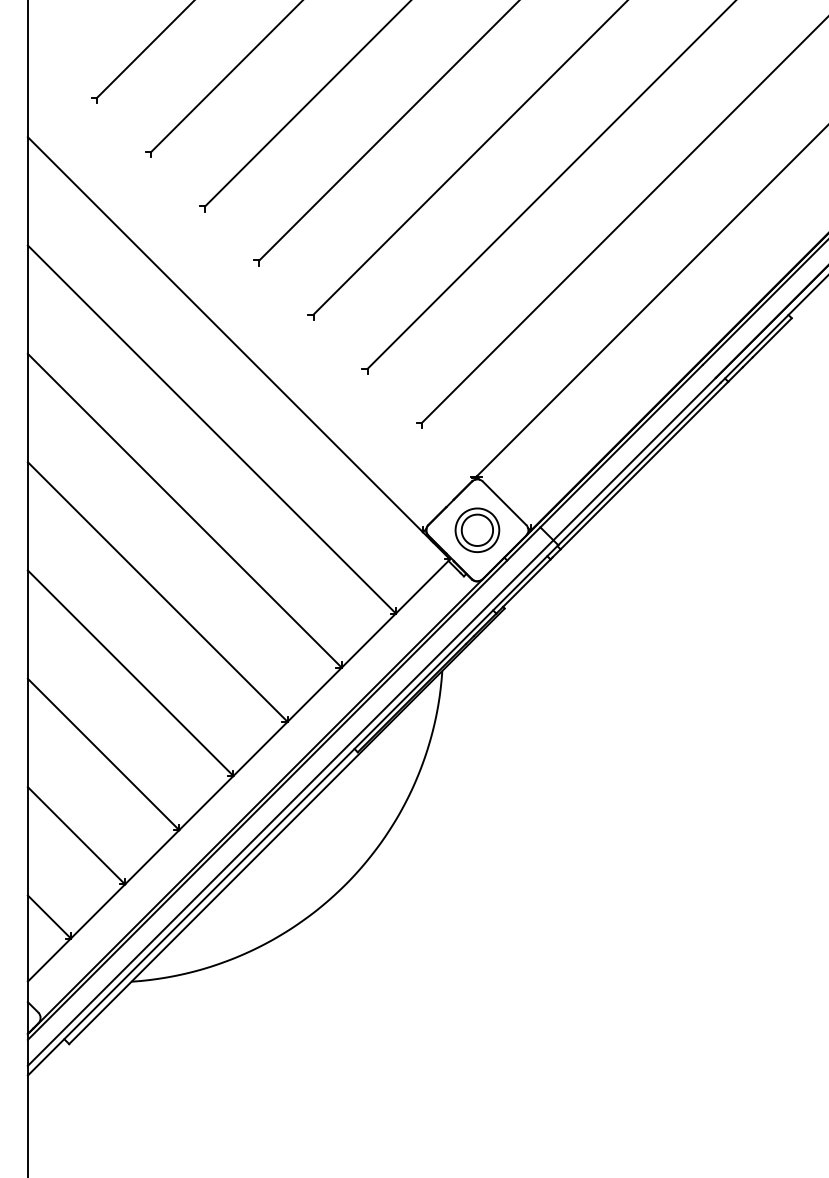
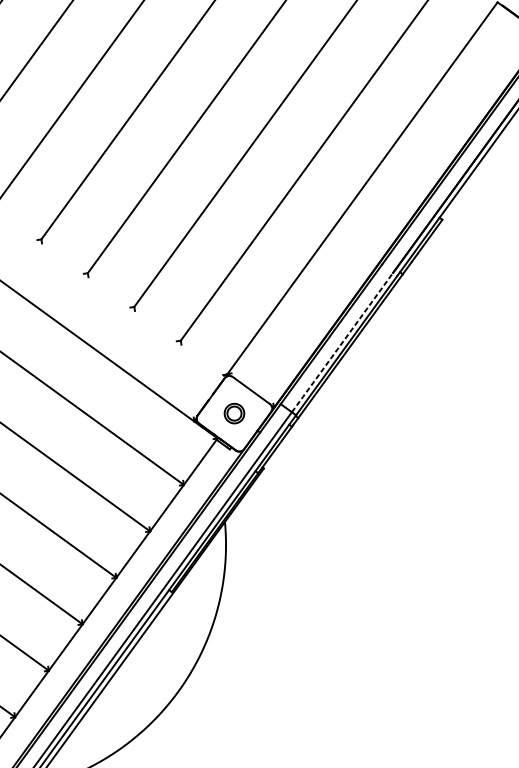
line: (634, 459) -> (342, 342), solid -> dashed
part: (477, 529) -> (234, 413), size x0.6

